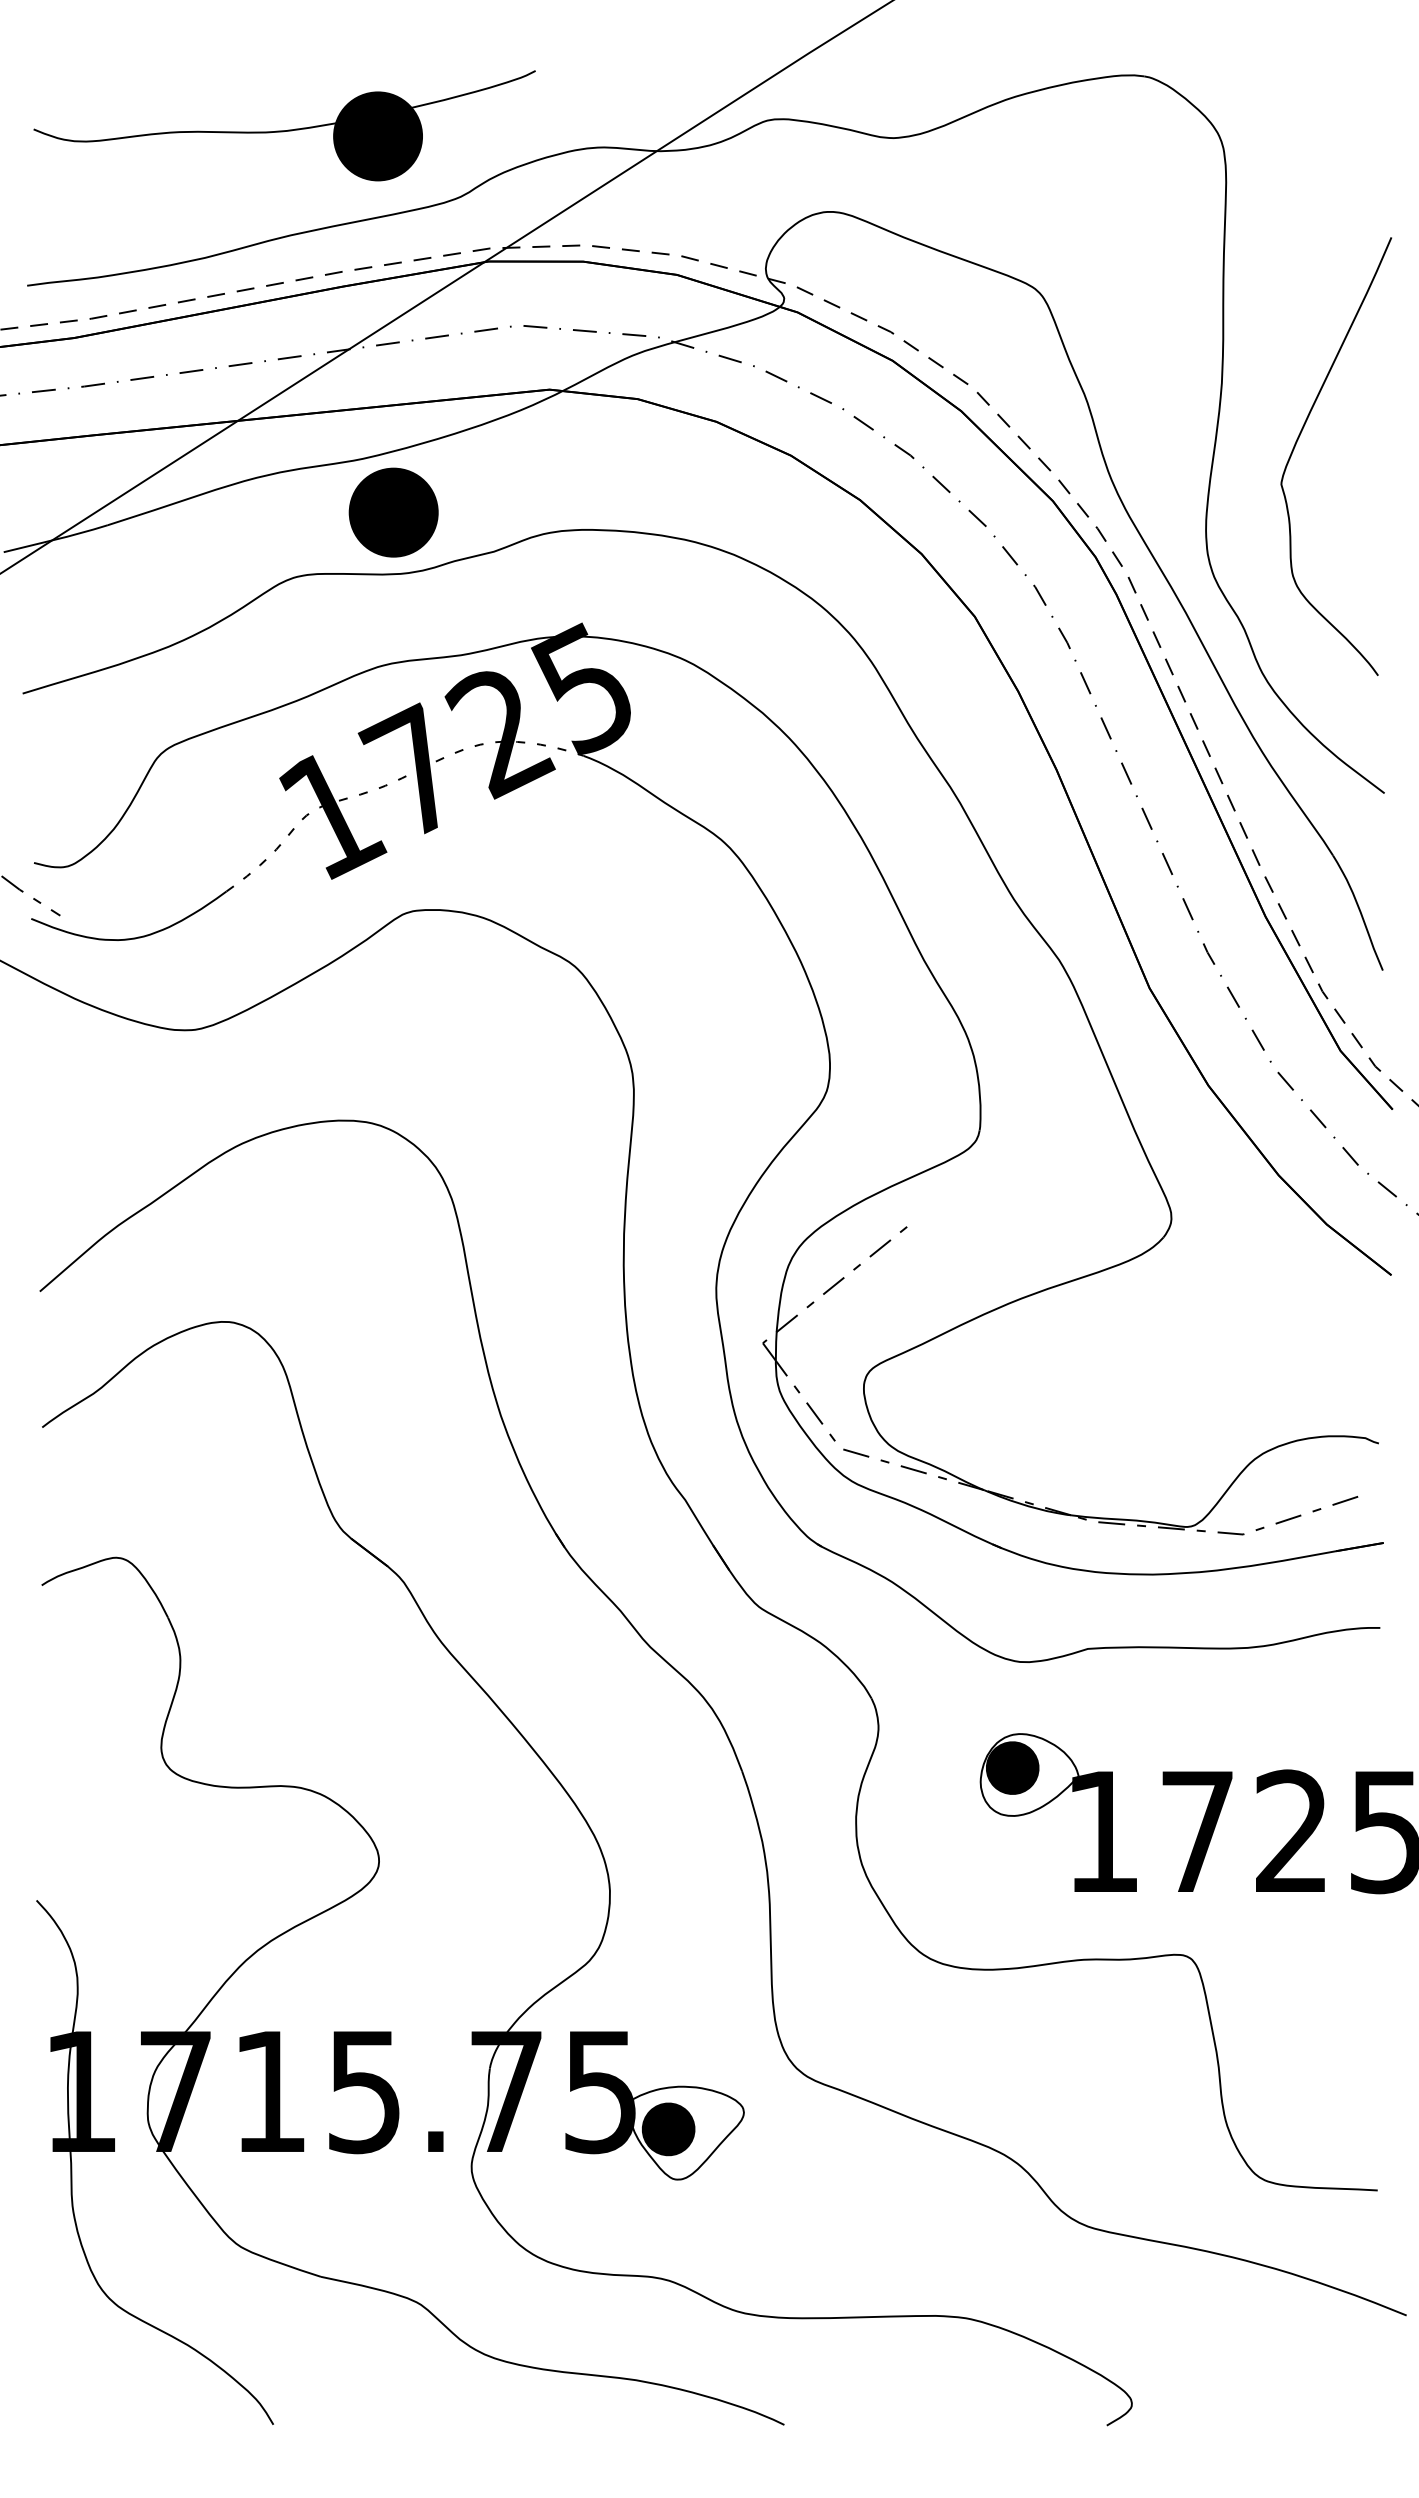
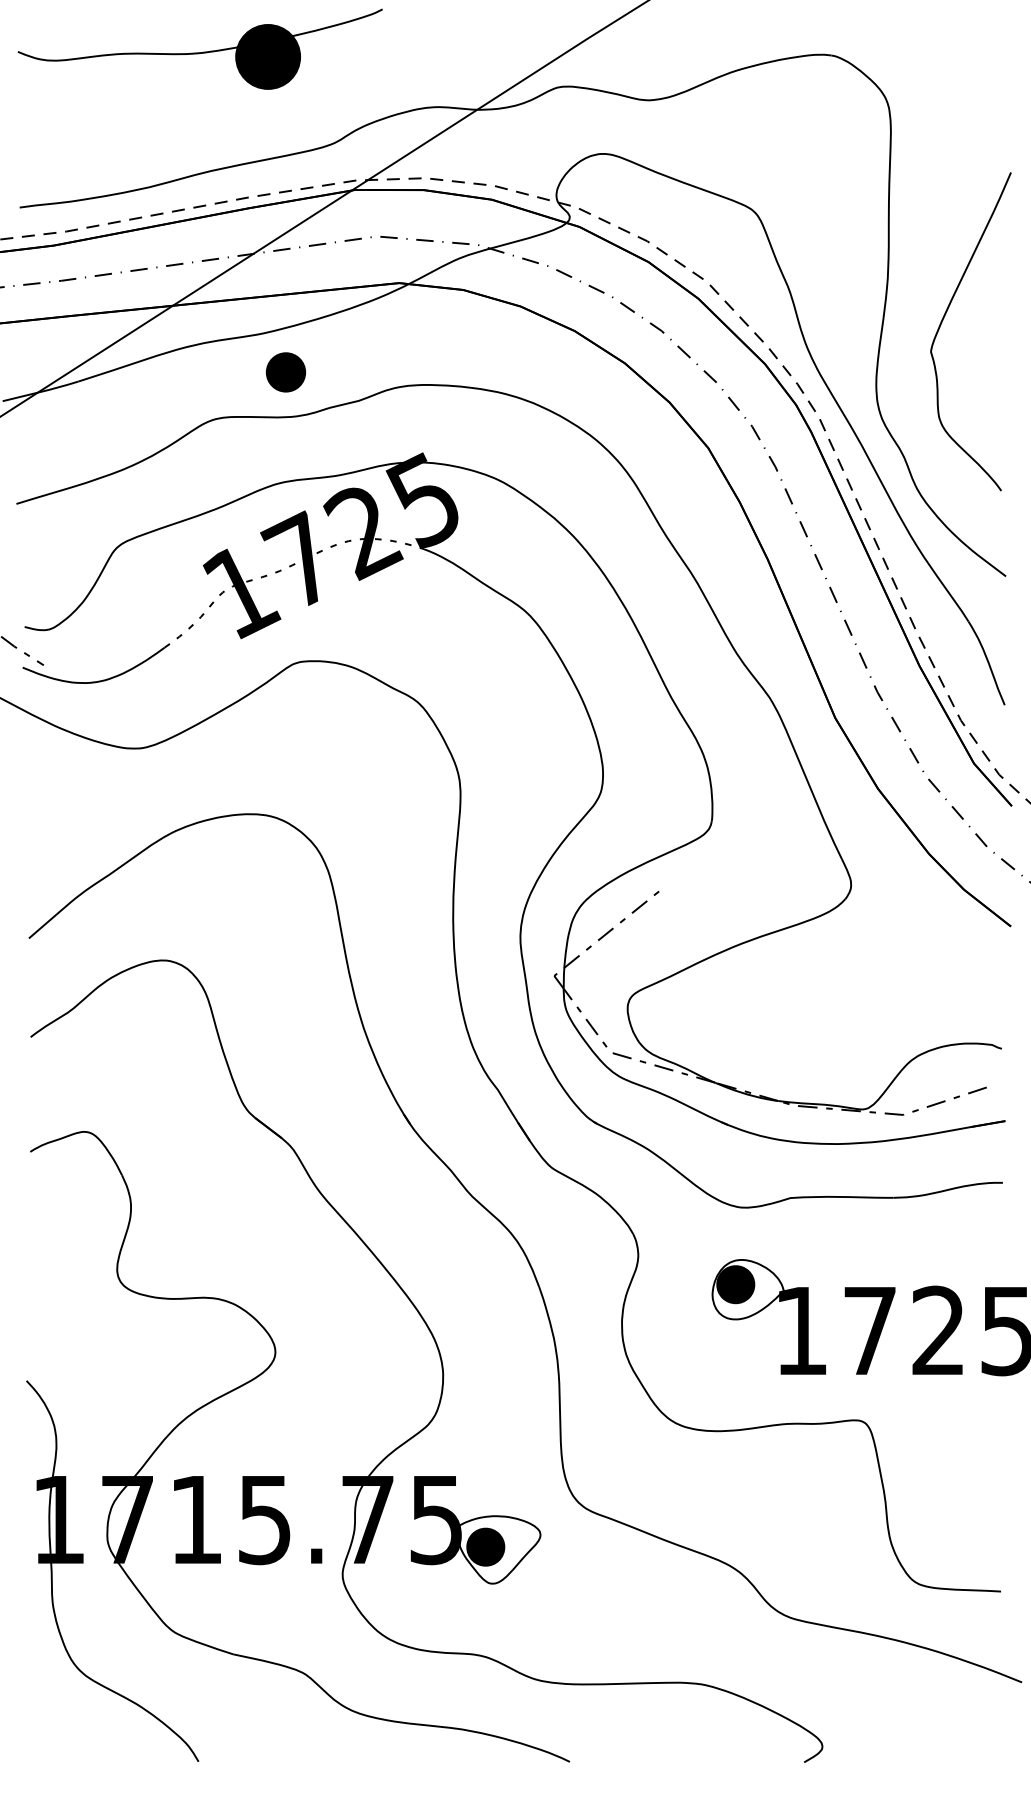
part: (284, 125) -> (200, 49), moved
part: (393, 512) -> (285, 372), size x0.6

